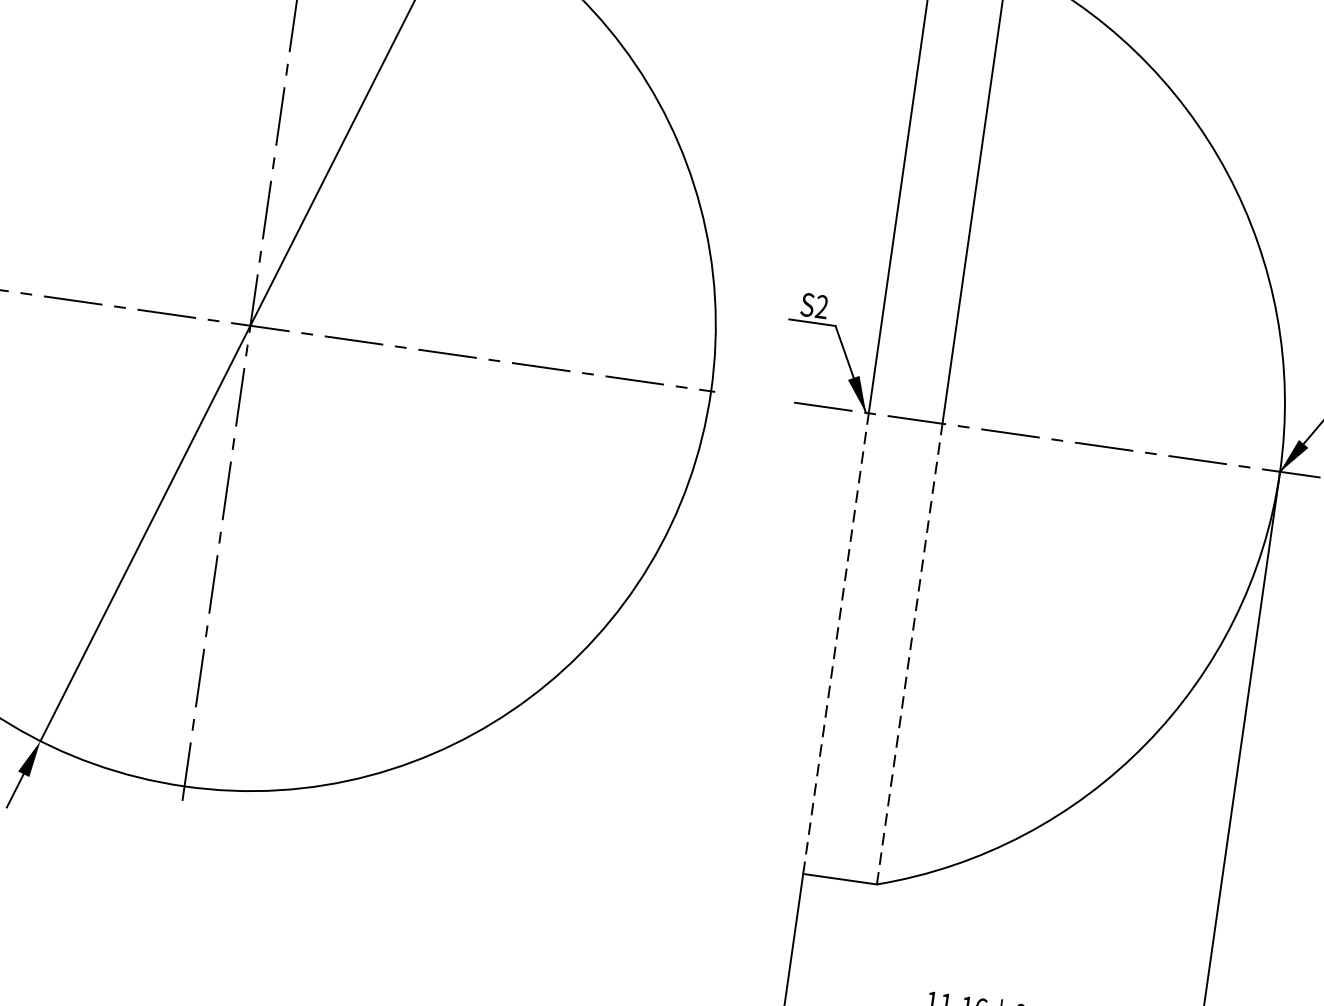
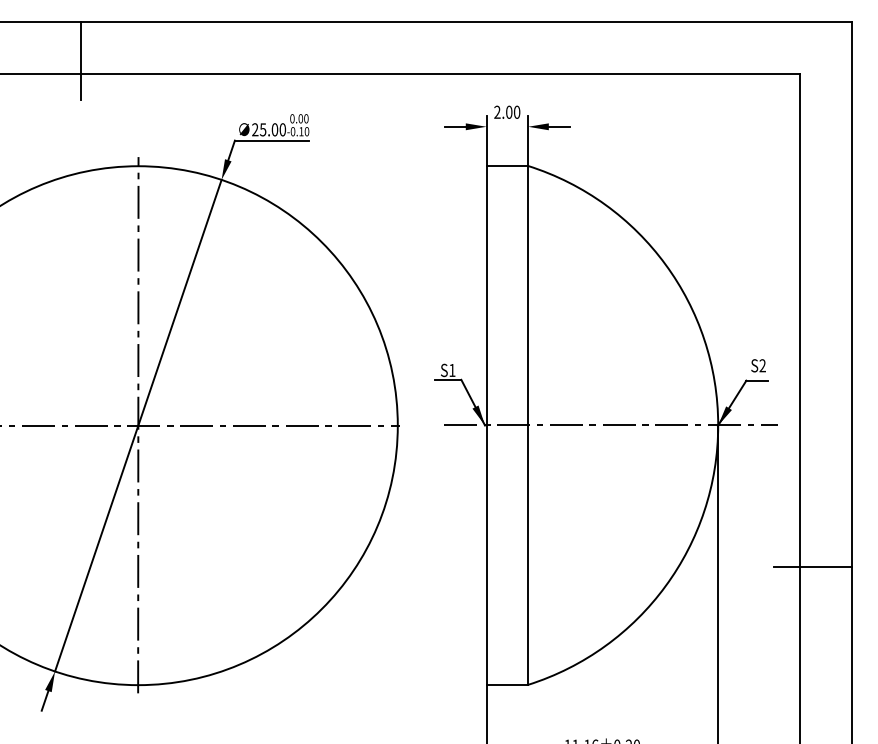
text: (822, 305) -> (452, 369), S2 -> S1
line: (835, 644) -> (486, 555), dashed -> solid
line: (910, 654) -> (528, 555), dashed -> solid

